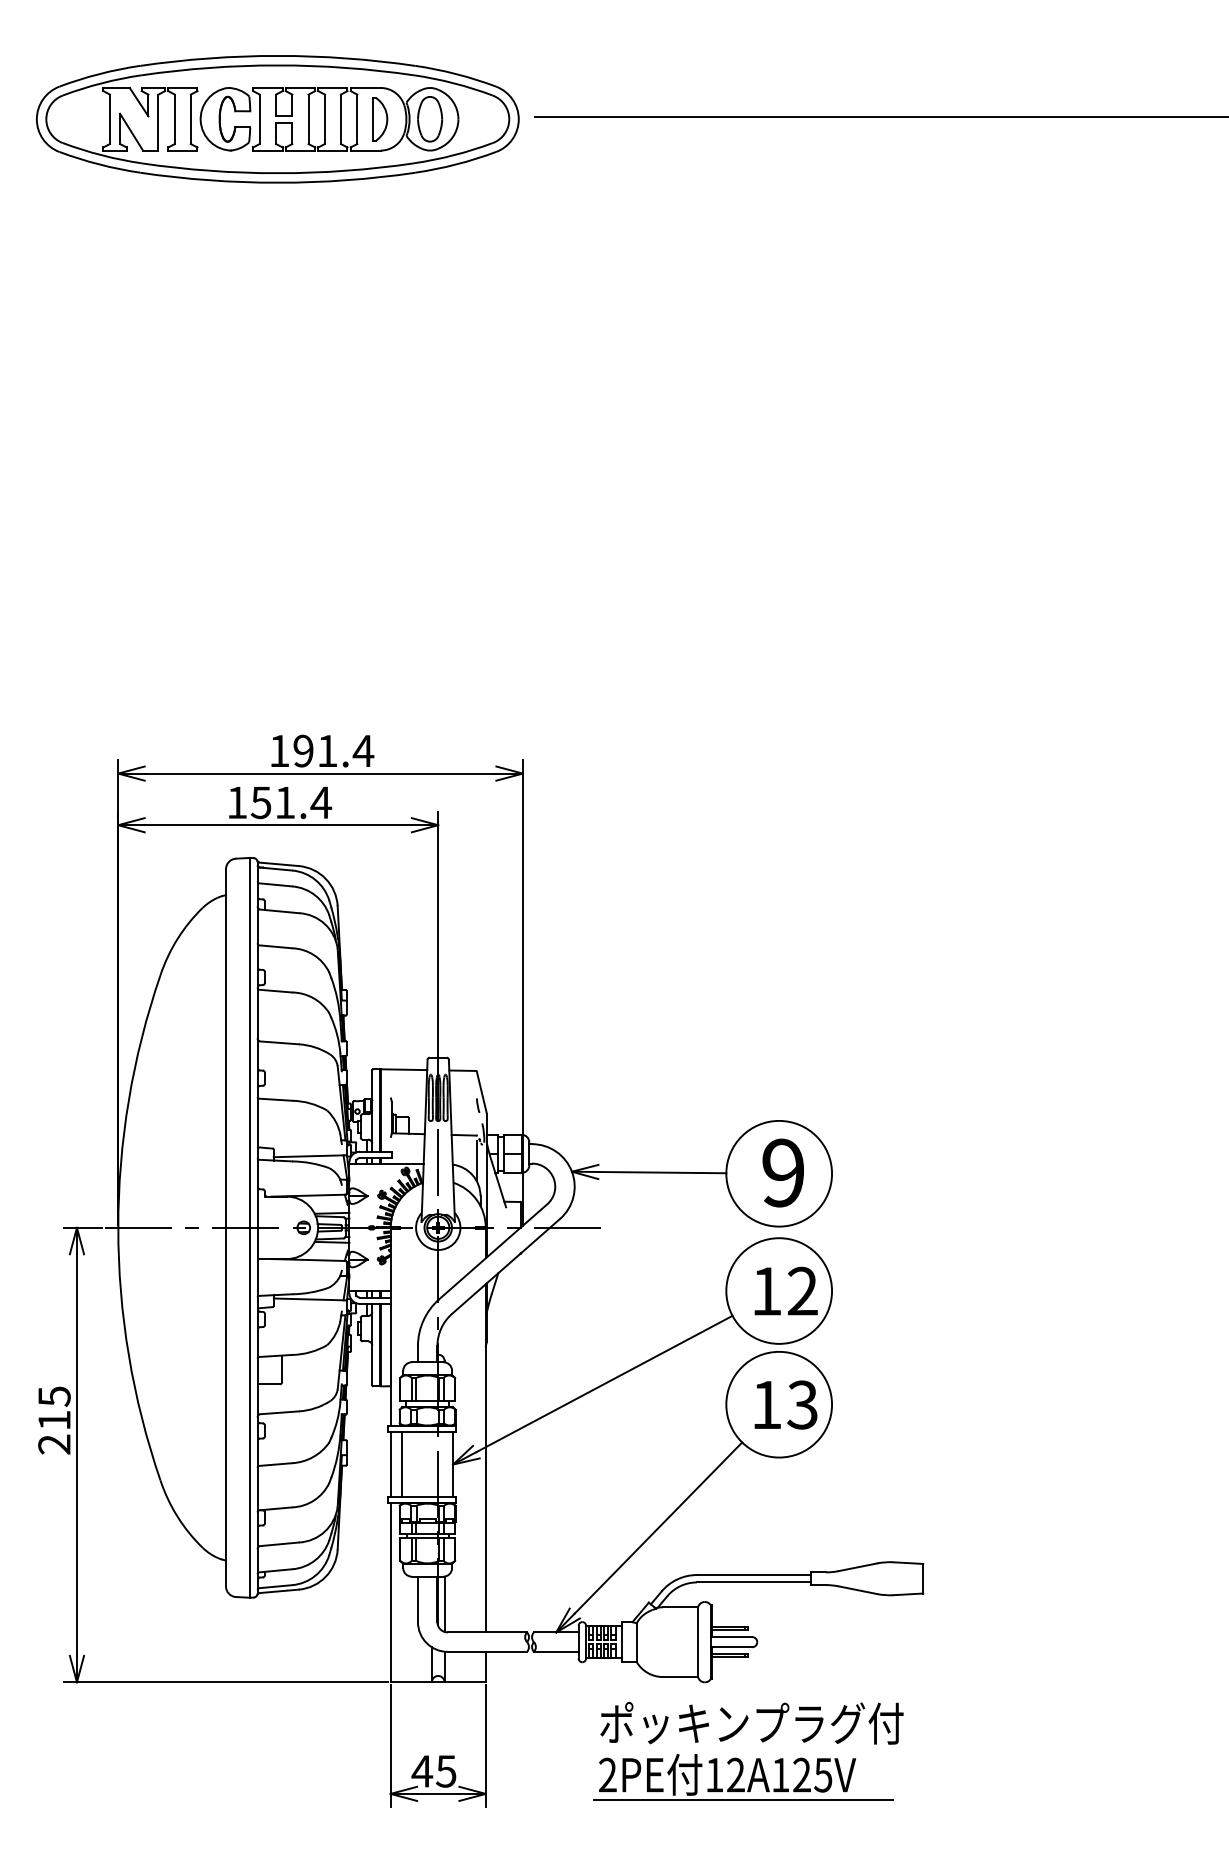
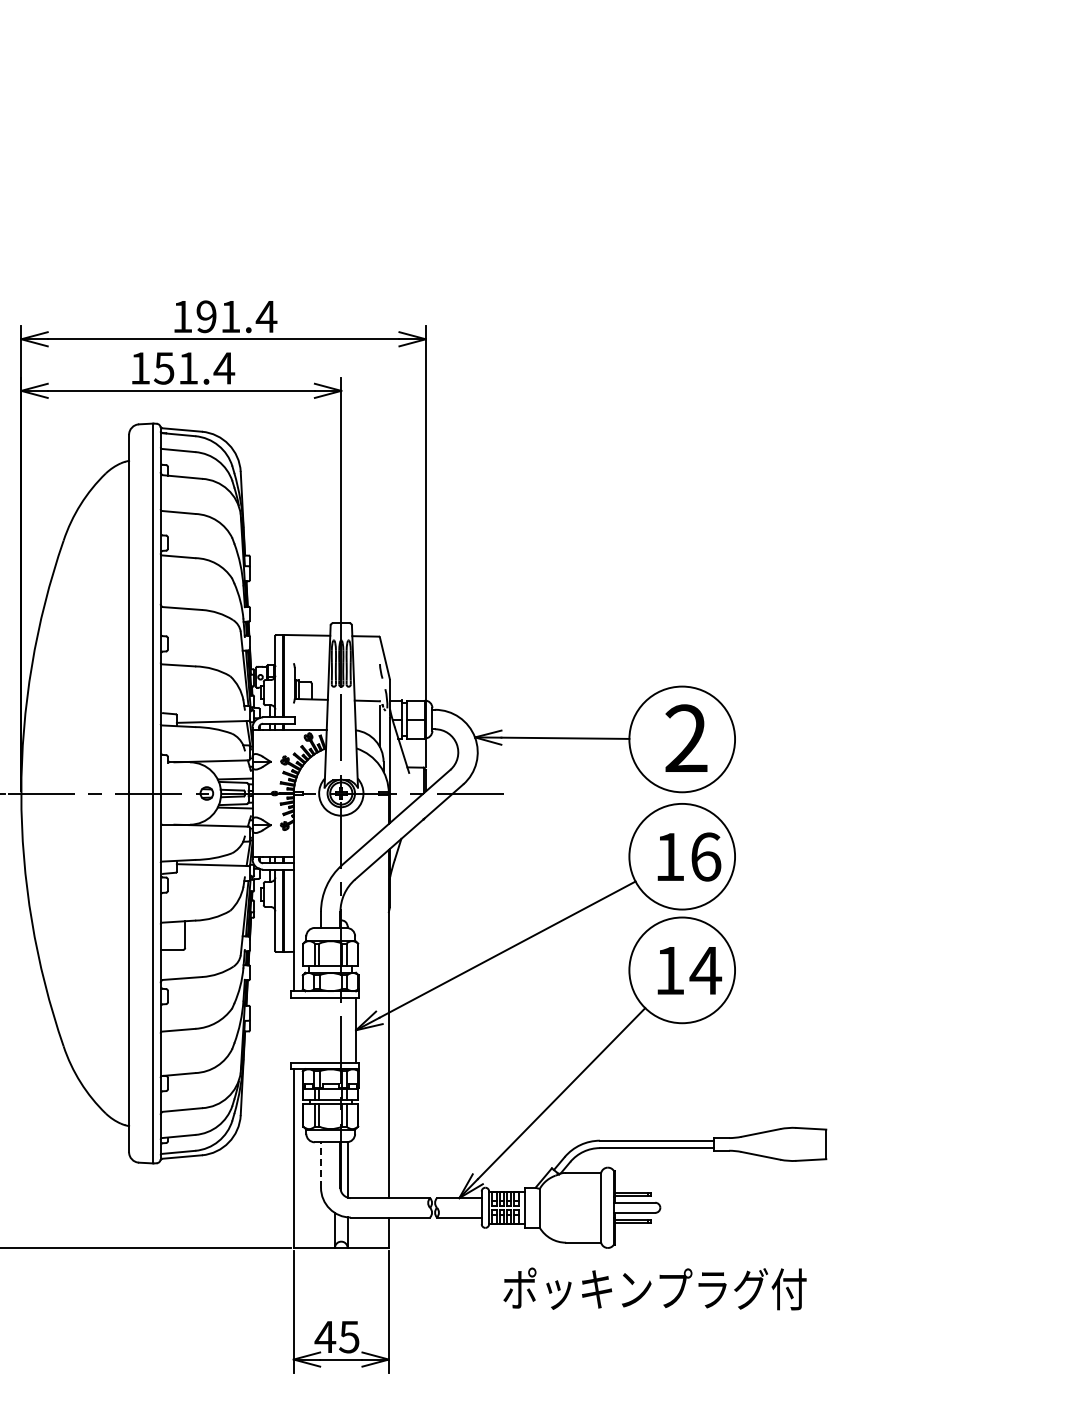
text: (783, 1172) -> (686, 738), 9 -> 2
text: (802, 1290) -> (705, 856), 12 -> 16
text: (802, 1404) -> (705, 970), 13 -> 14
line: (390, 1464) -> (293, 1030), removed
line: (402, 1464) -> (305, 1030), removed
line: (417, 1599) -> (320, 1165), solid -> dashed
part: (743, 1776) -> (646, 1342), removed

